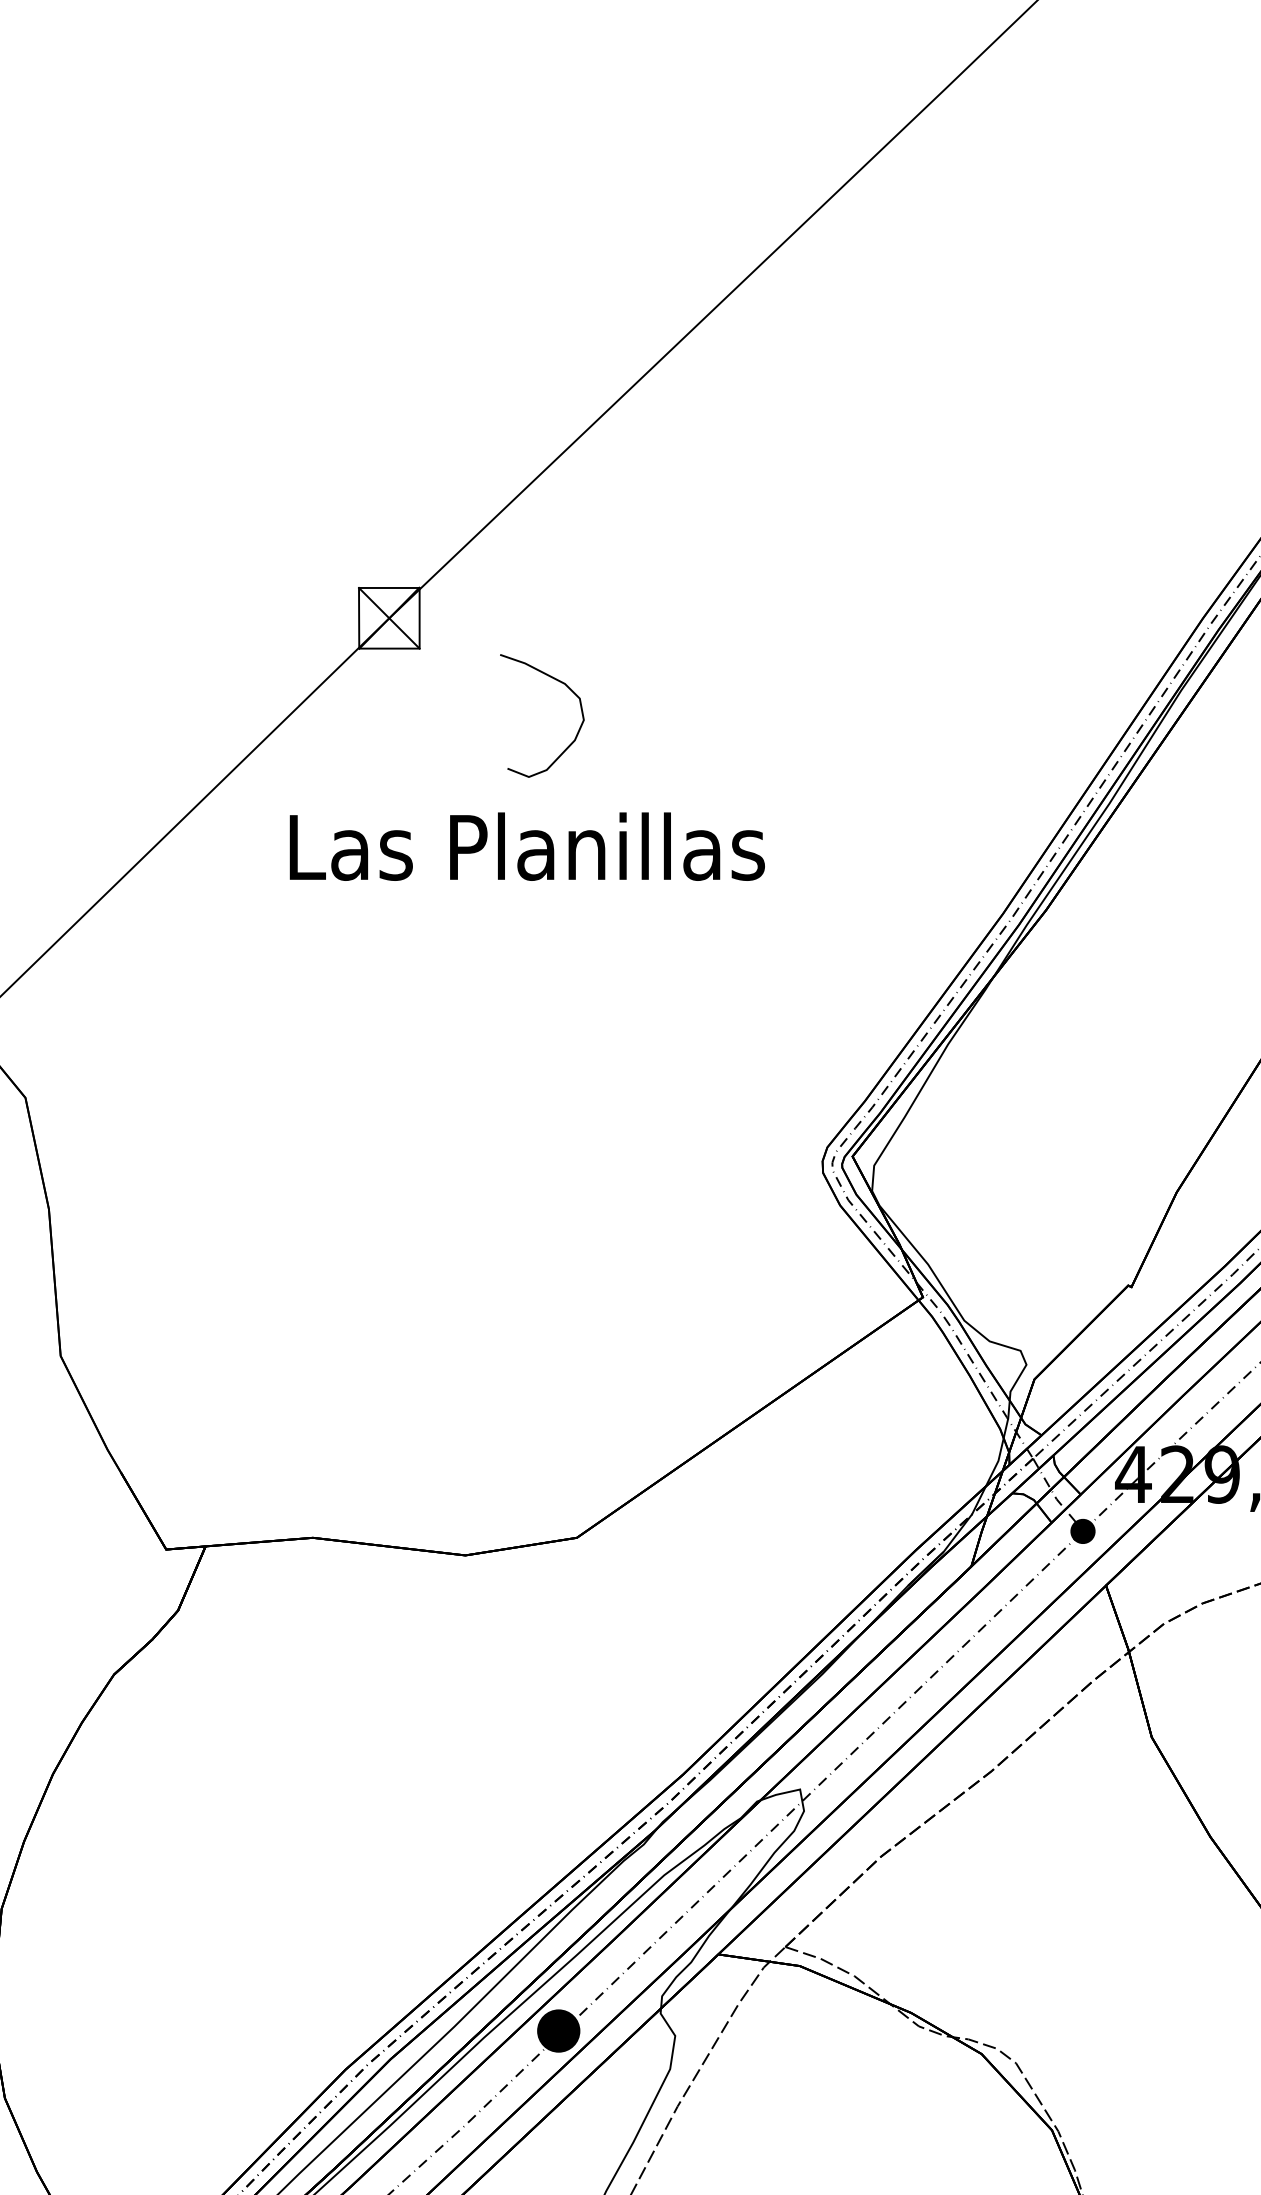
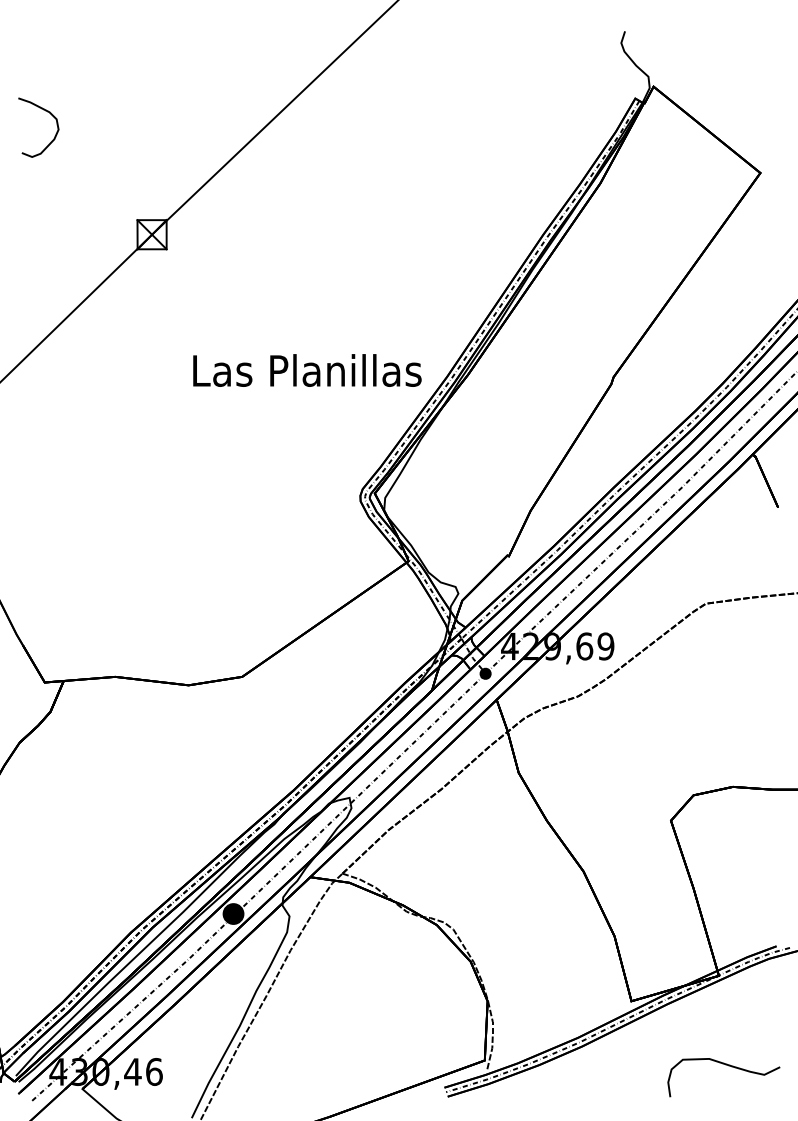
curve: (556, 682) -> (45, 111), moved
text: (527, 846) -> (307, 370), moved

